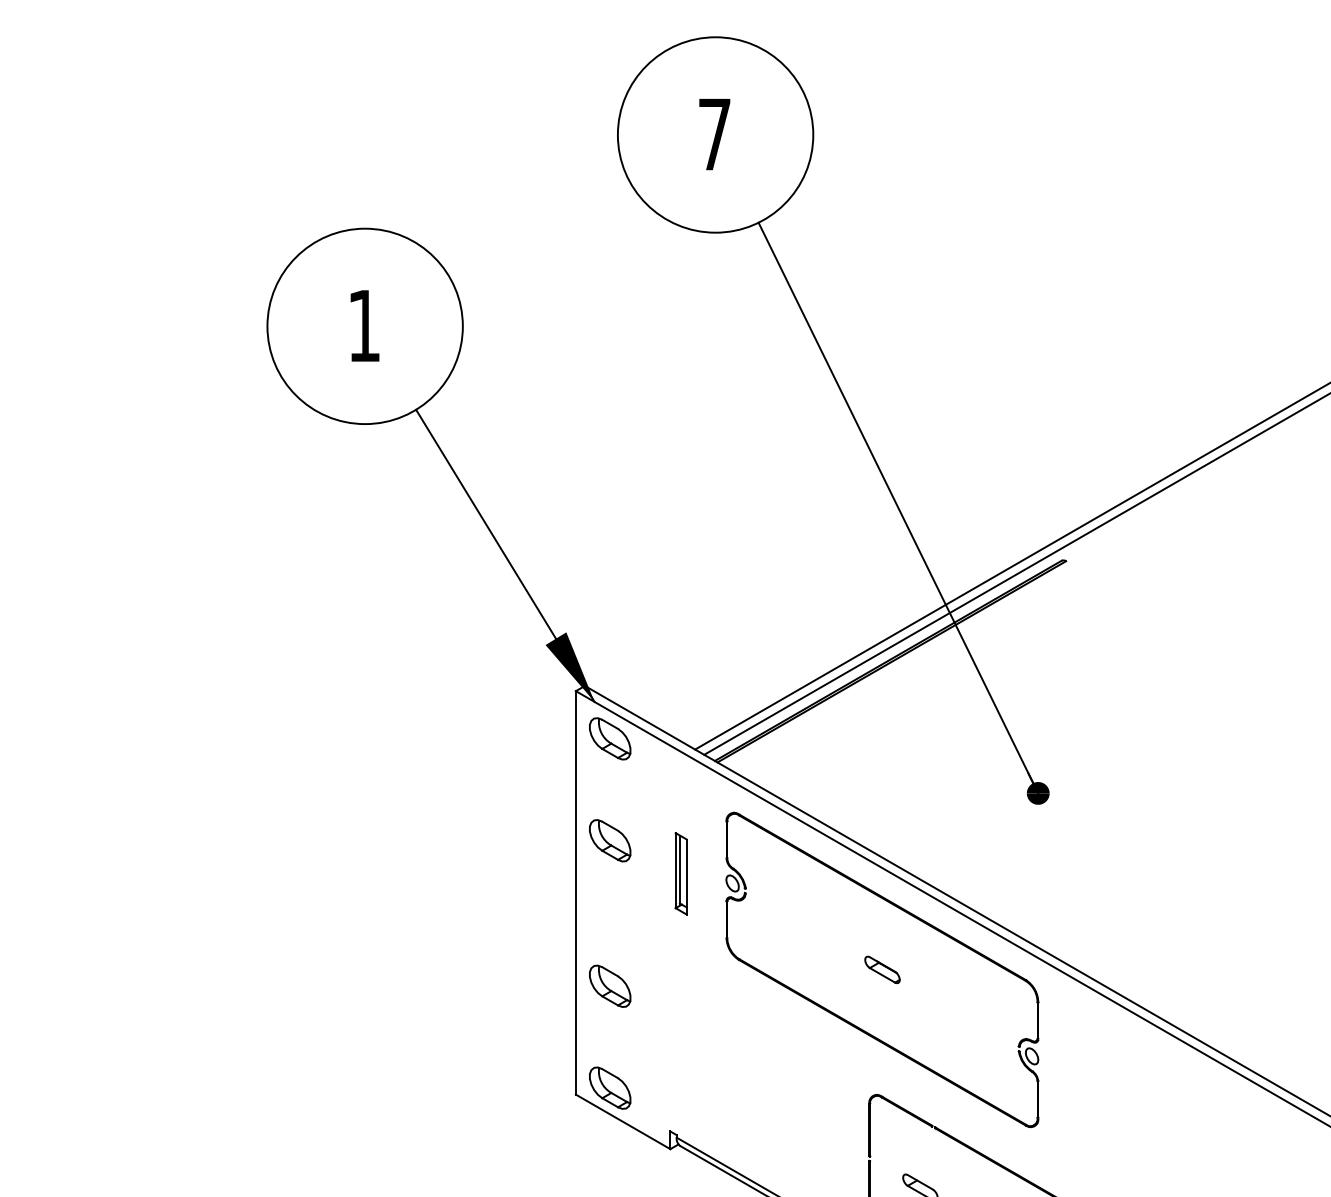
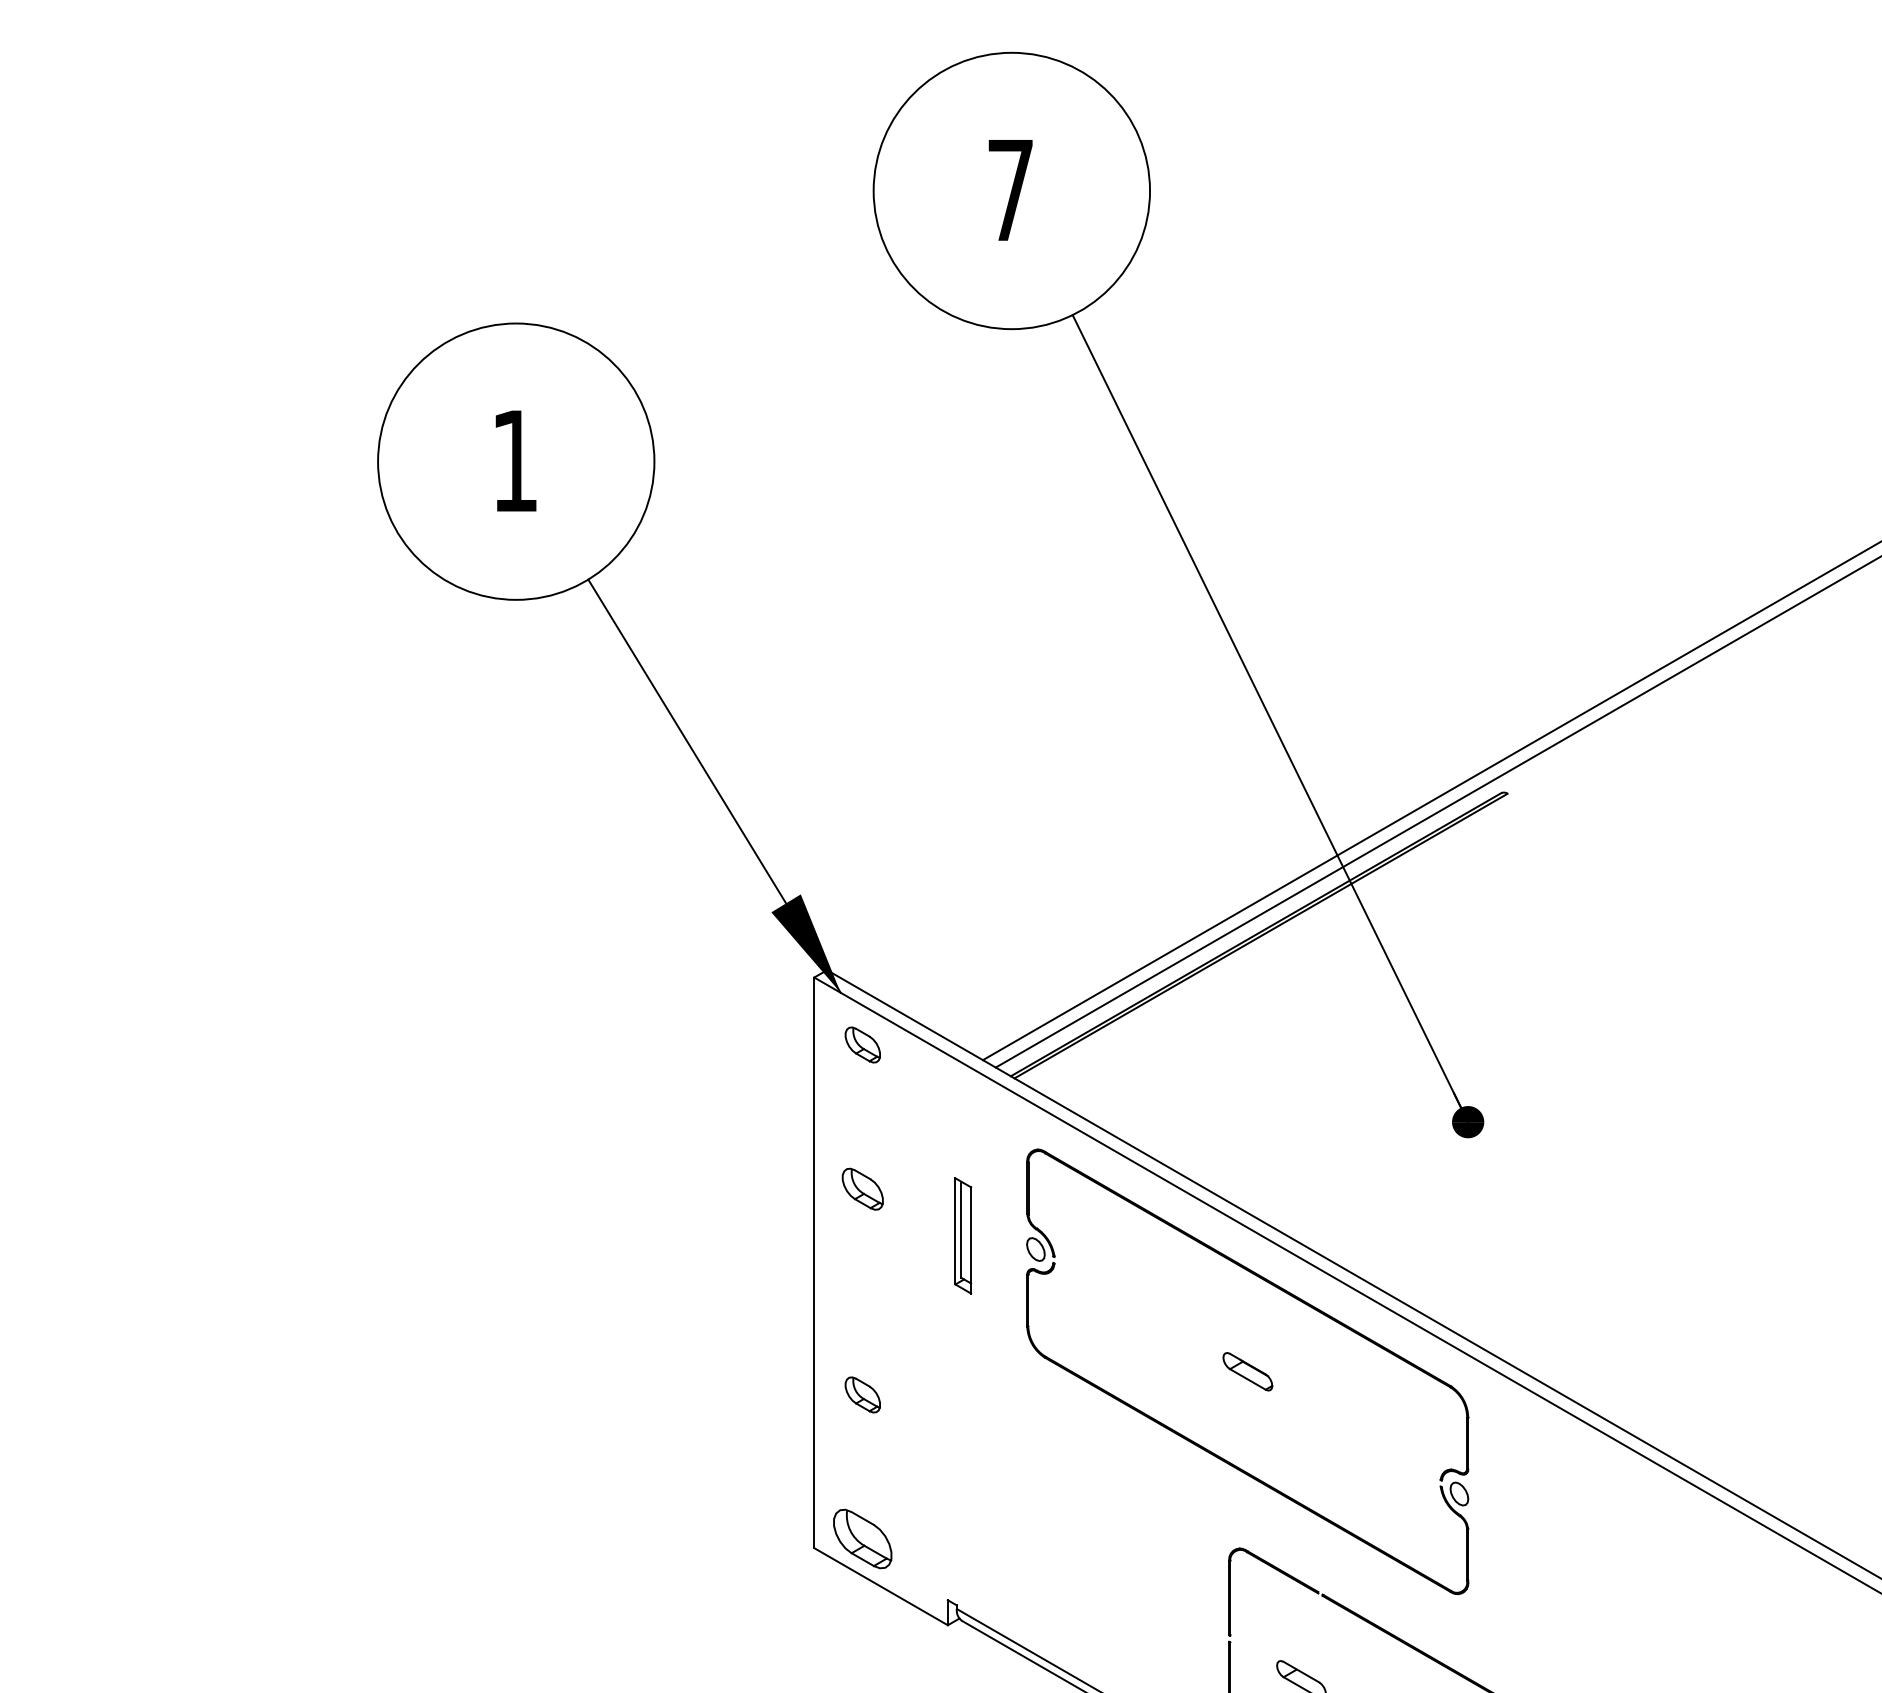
part: (609, 738) -> (862, 1044), size x0.6
part: (609, 841) -> (862, 1189), size x0.7
part: (609, 985) -> (862, 1394), size x0.6

